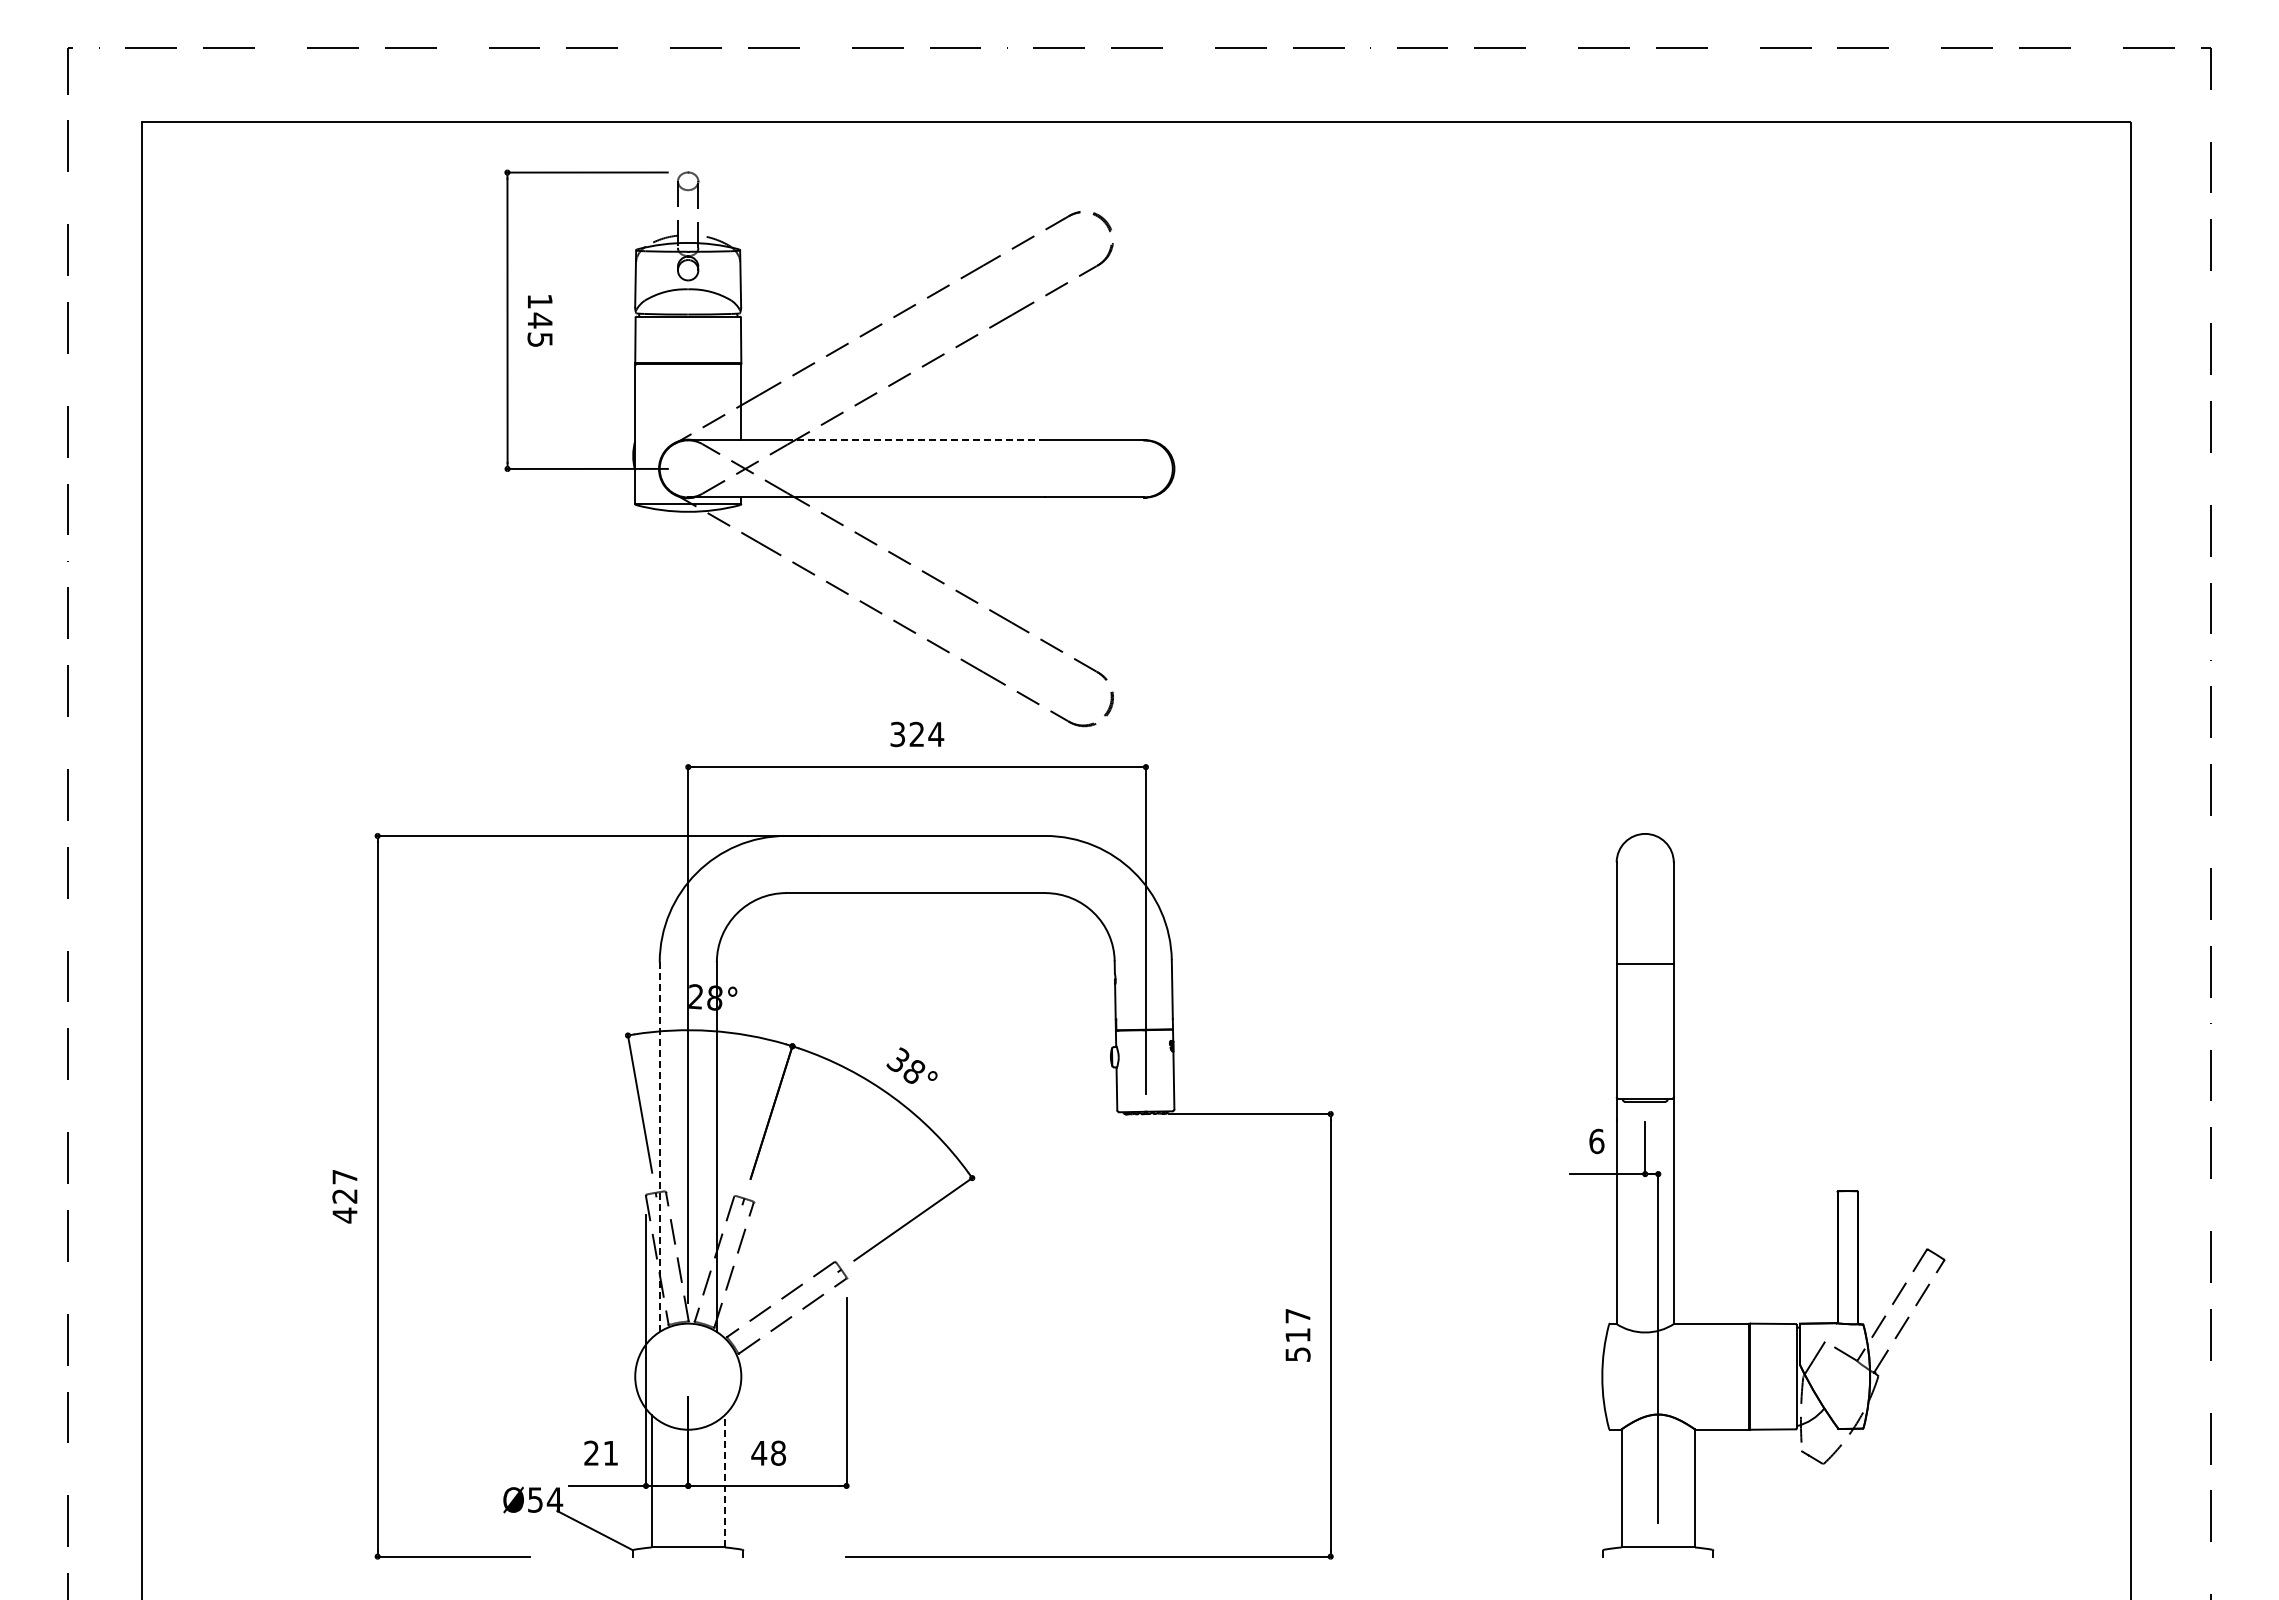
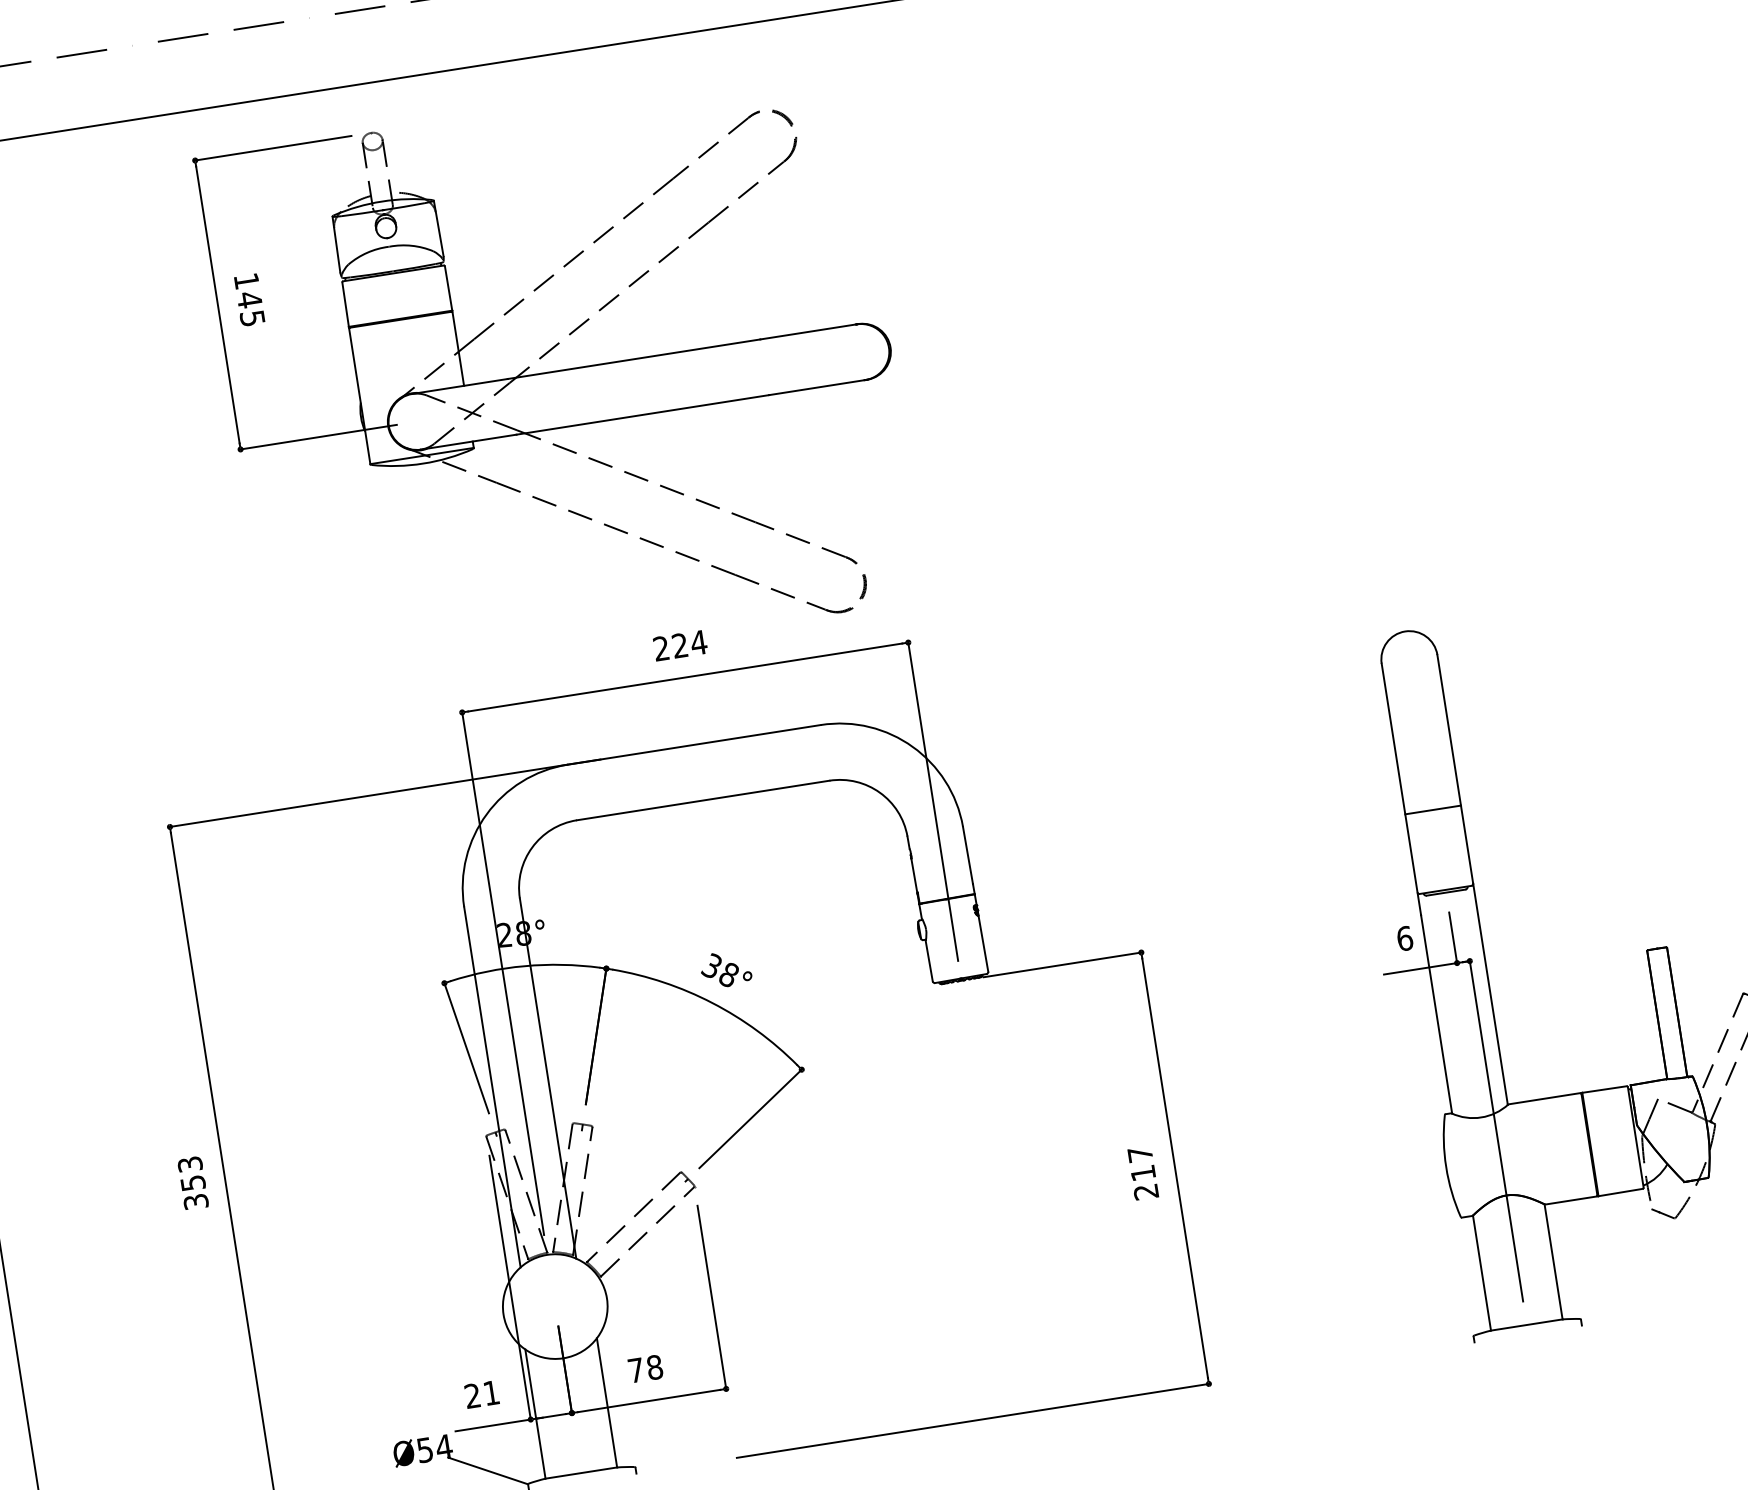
line: (915, 440) -> (633, 359), dashed -> solid
text: (897, 734) -> (661, 648), 324 -> 224
line: (1644, 964) -> (1432, 810), moved
line: (659, 1147) -> (492, 1087), dashed -> solid
text: (344, 1196) -> (192, 1183), 427 -> 353
text: (1297, 1354) -> (1145, 1191), 517 -> 217
text: (759, 1453) -> (636, 1370), 48 -> 78
line: (725, 1480) -> (607, 1402), dashed -> solid

